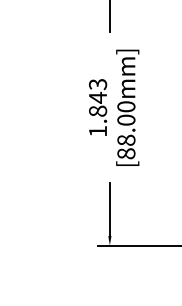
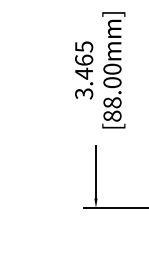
text: (98, 108) -> (84, 70), 1.843 -> 3.465

